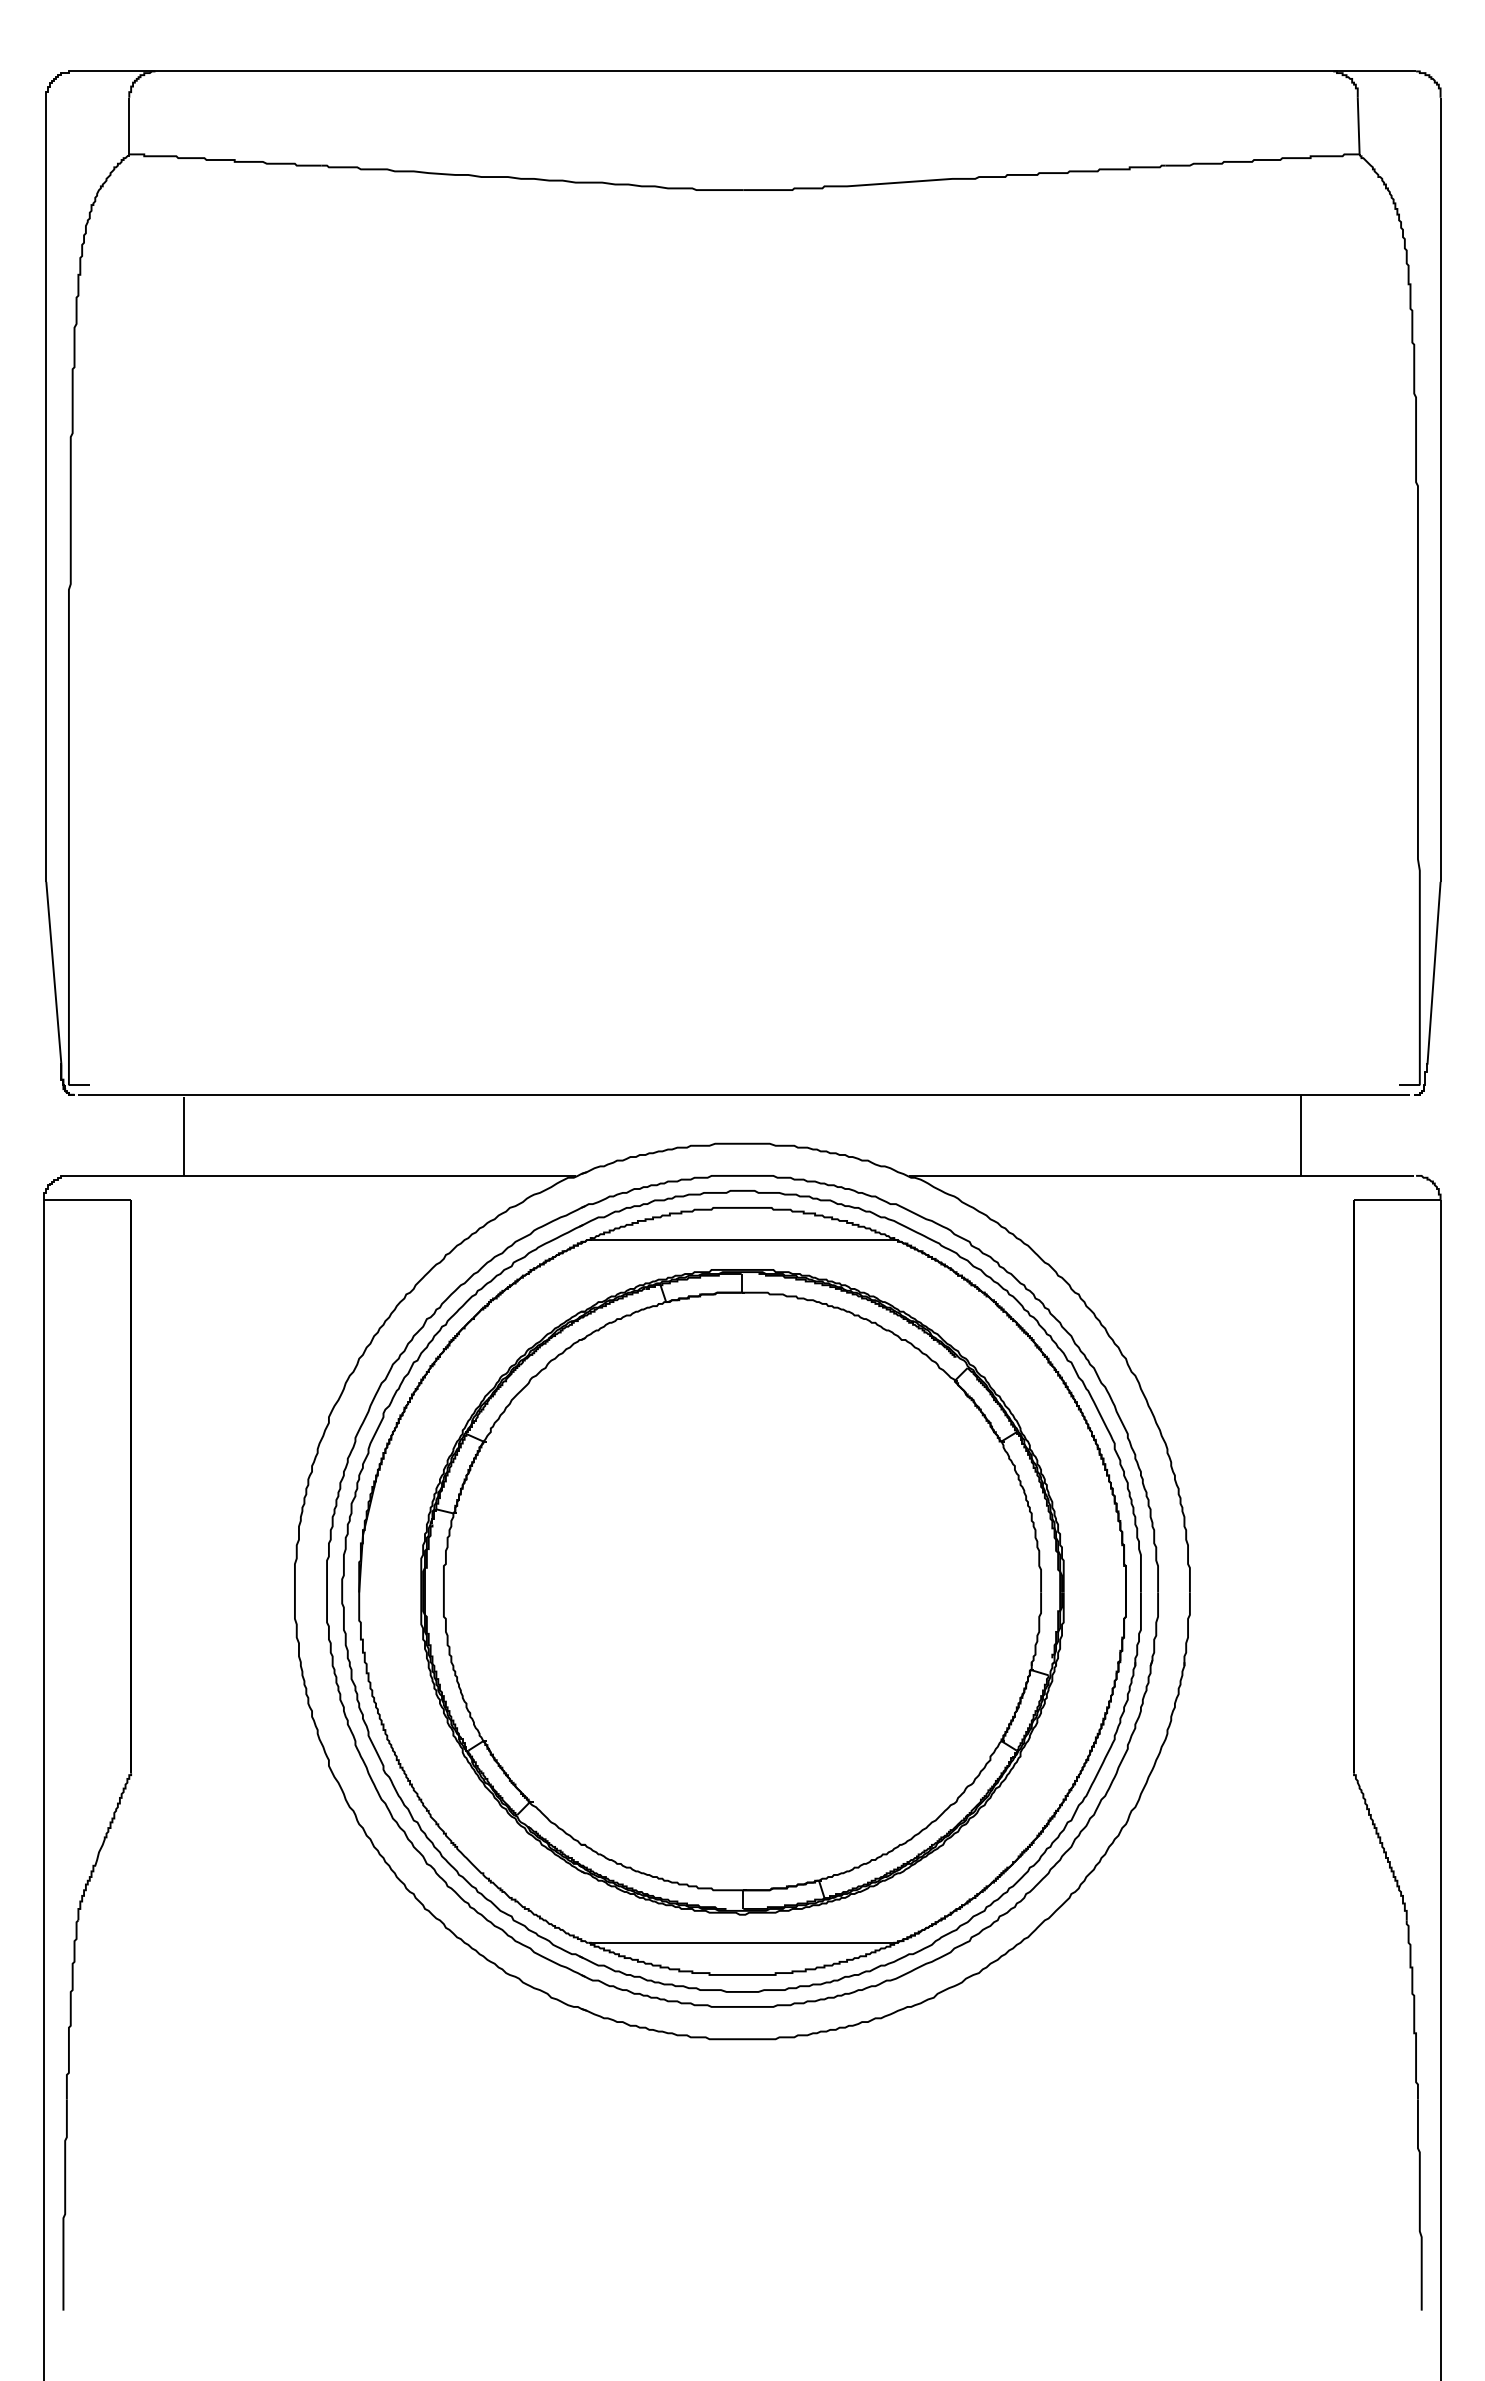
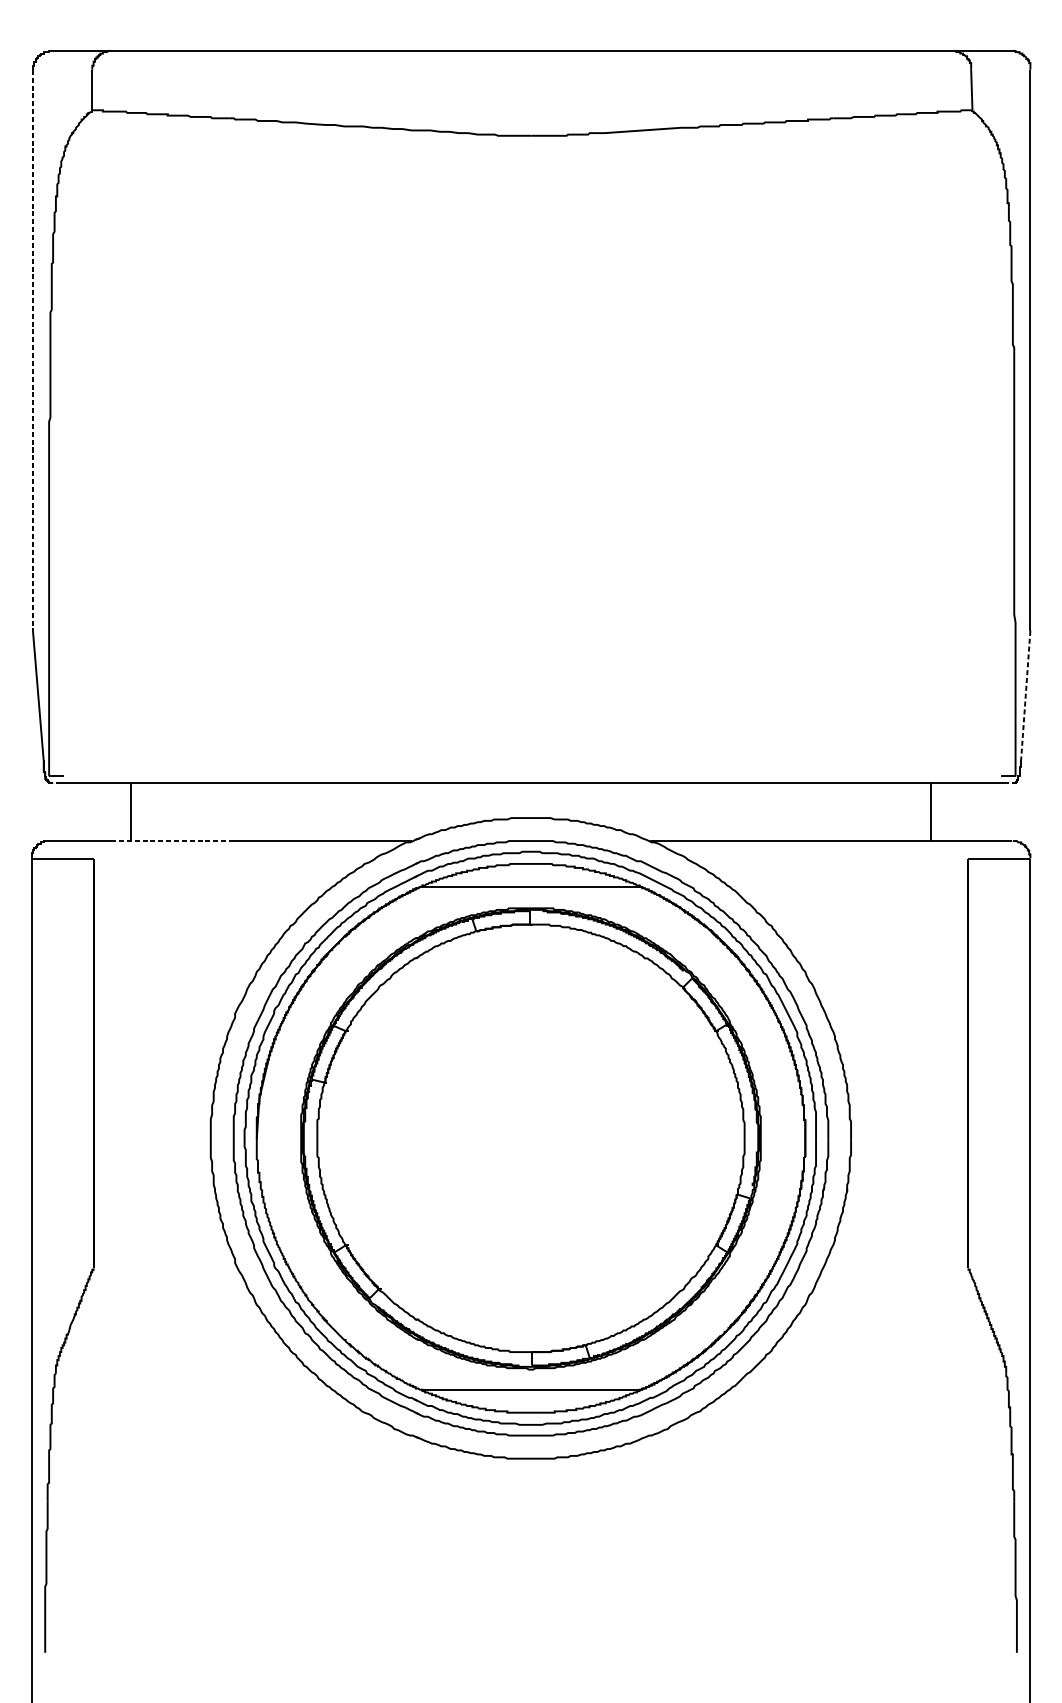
line: (46, 488) -> (33, 349), solid -> dashed
line: (1434, 973) -> (1026, 696), solid -> dashed
line: (238, 1175) -> (170, 840), solid -> dashed

